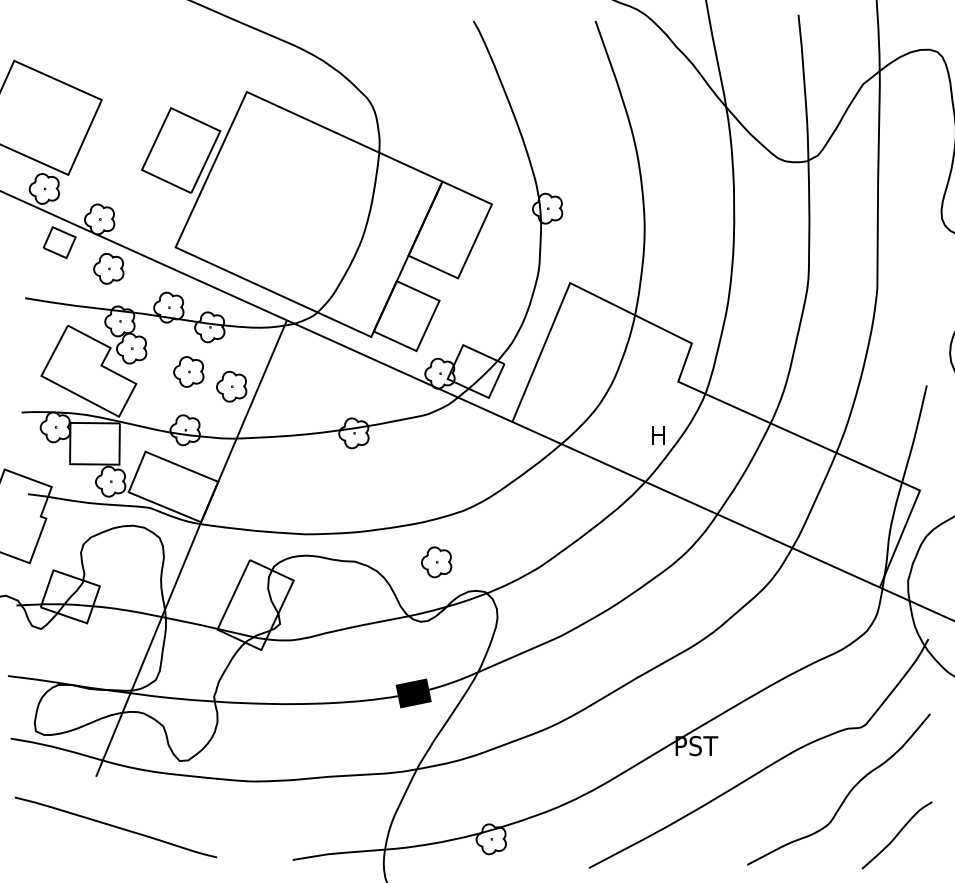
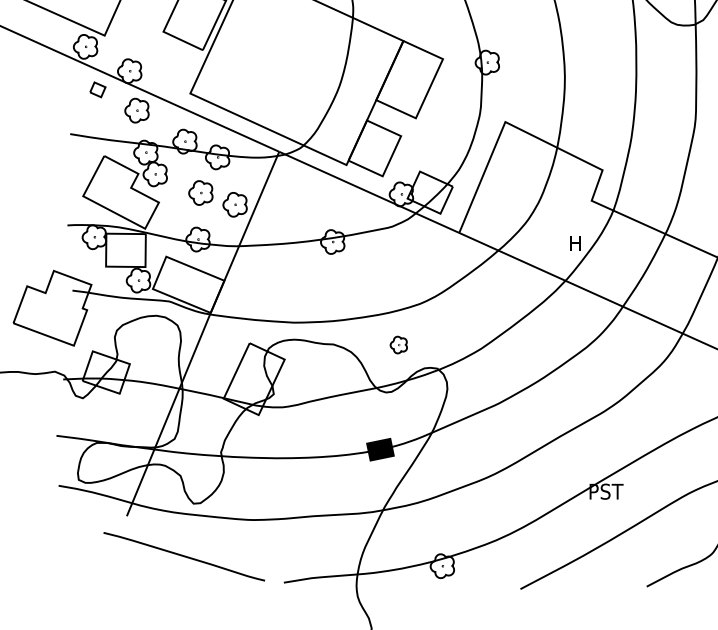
part: (59, 242) -> (97, 89), size x0.6
part: (436, 562) -> (398, 345), size x0.7
curve: (115, 827) -> (183, 556), moved

